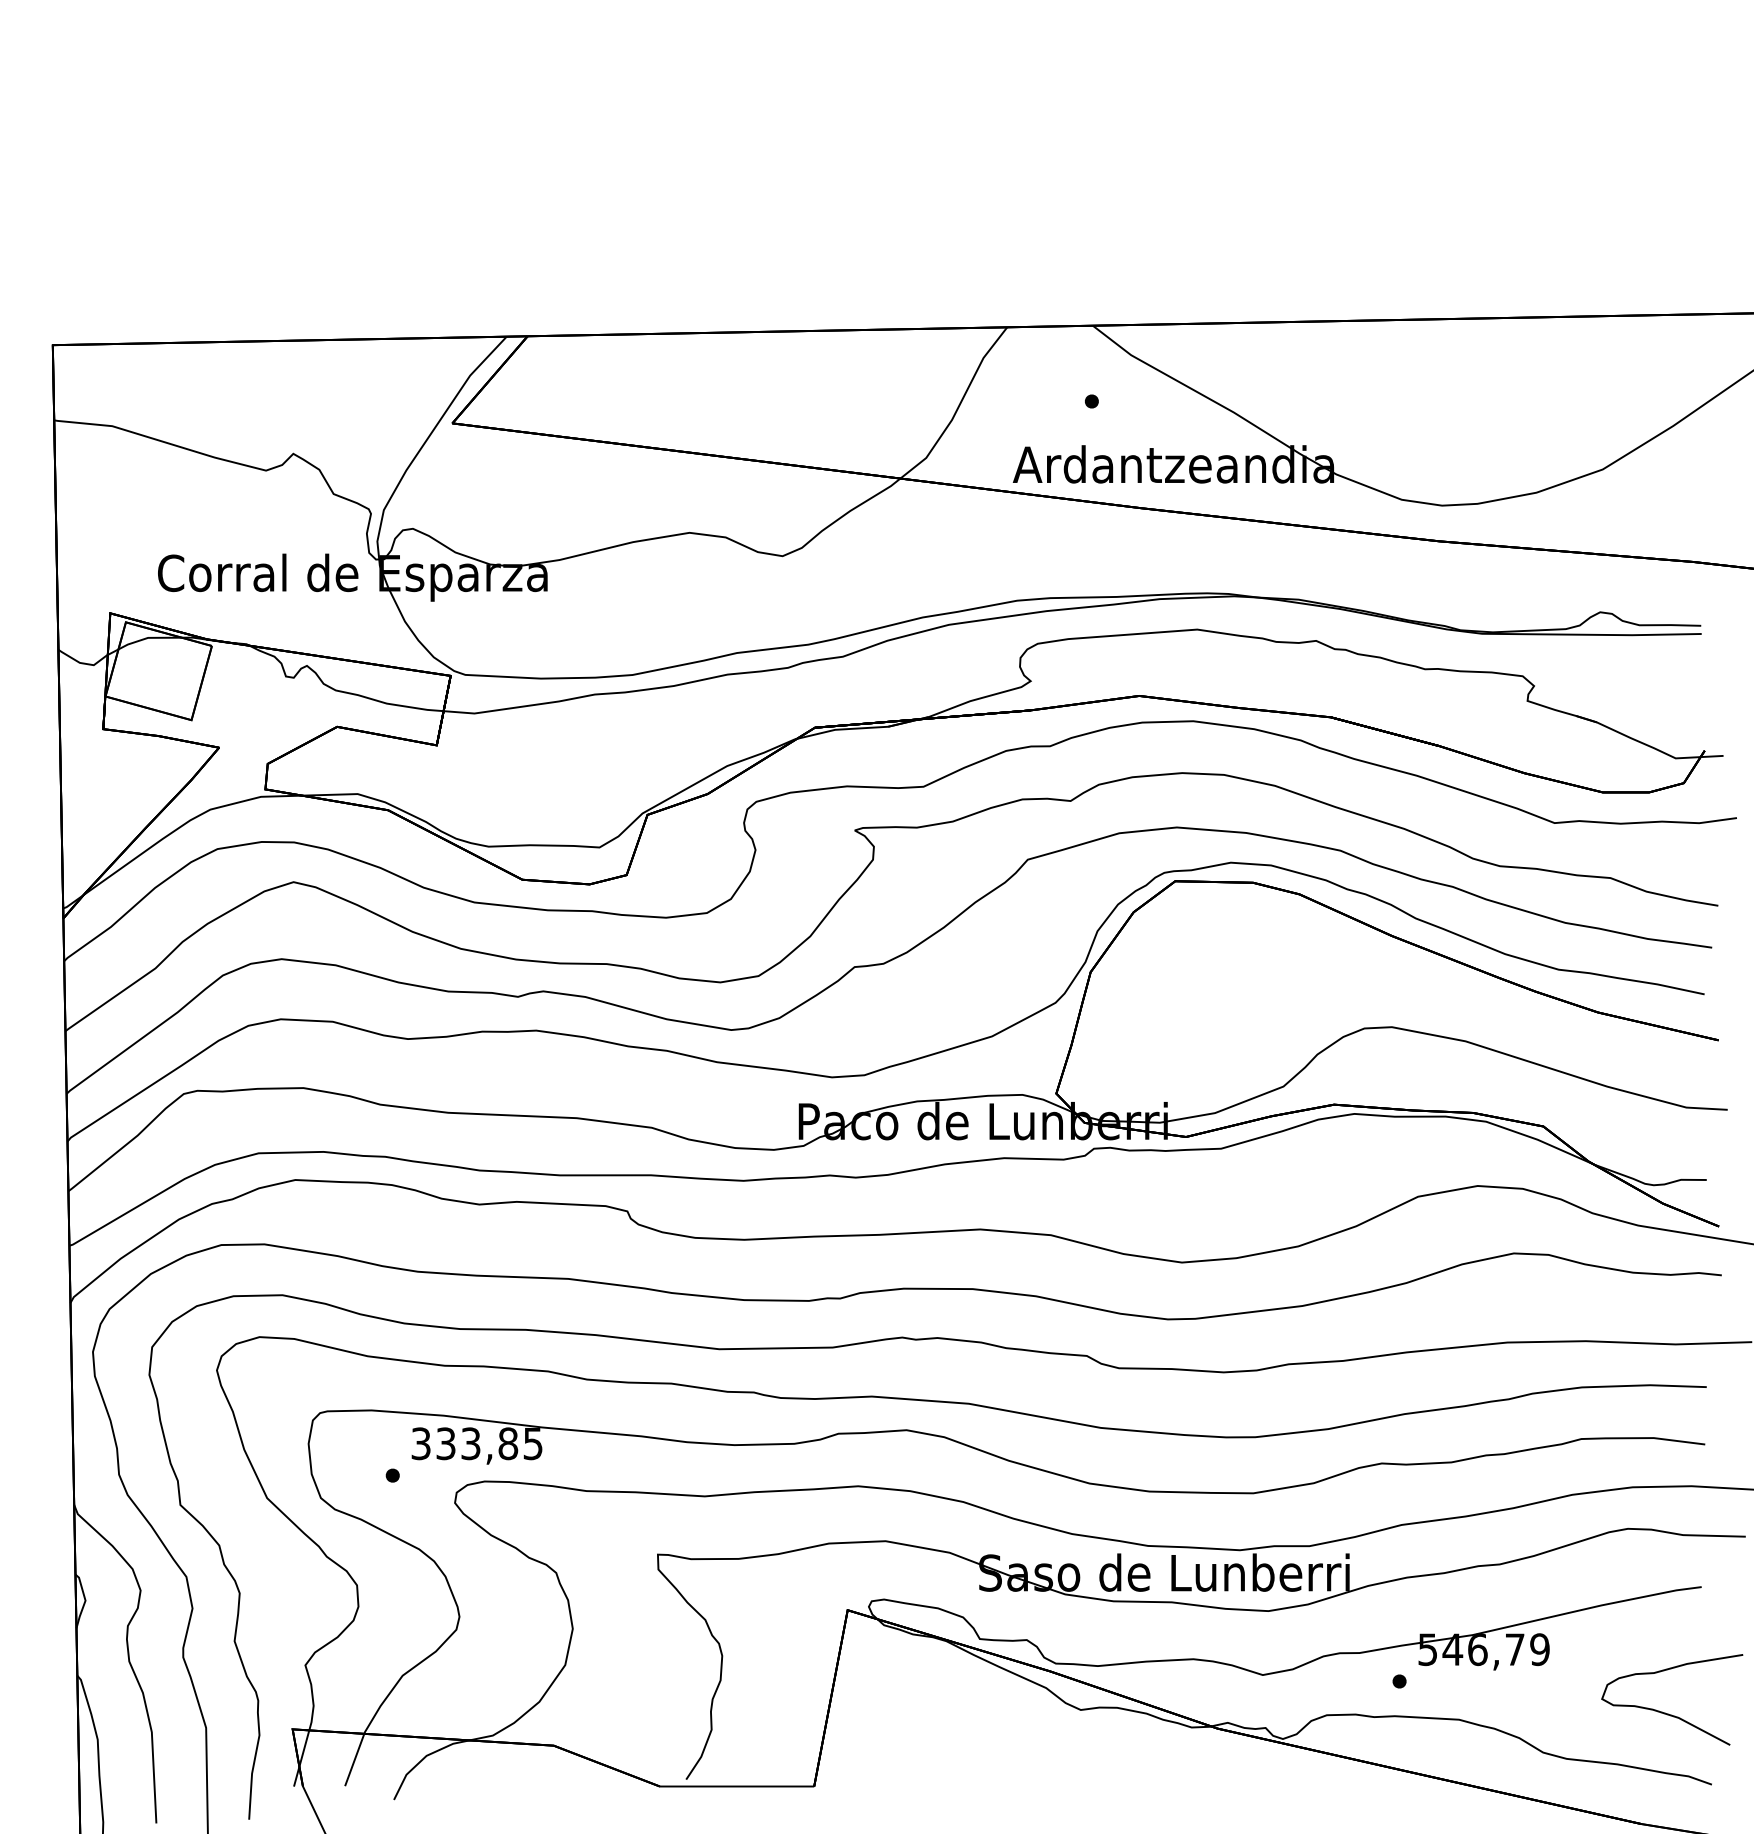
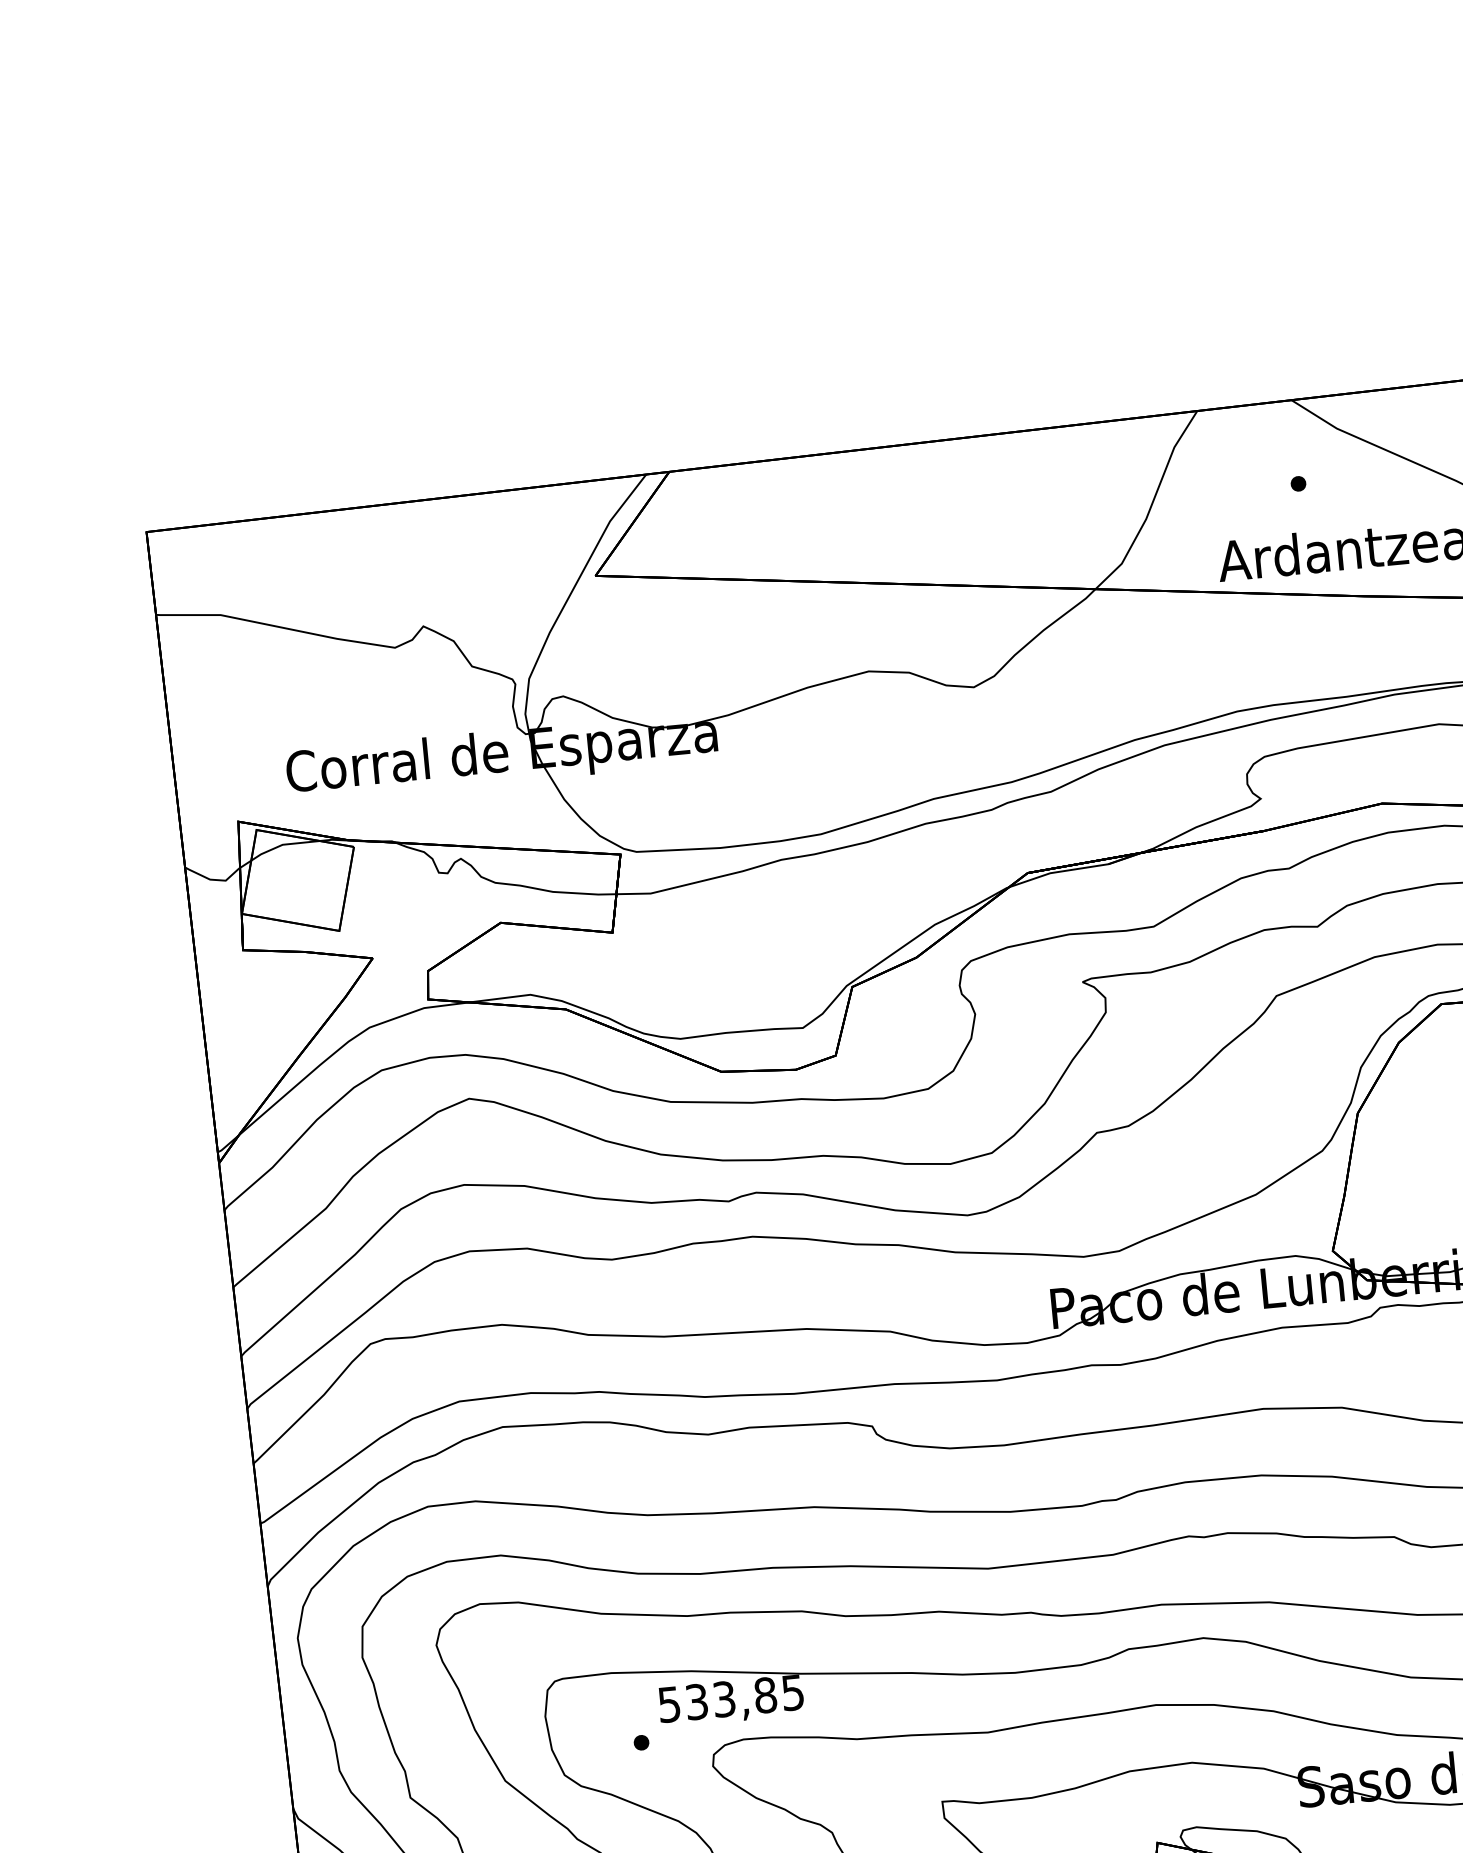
text: (421, 1443) -> (669, 1704), 333,85 -> 533,85

